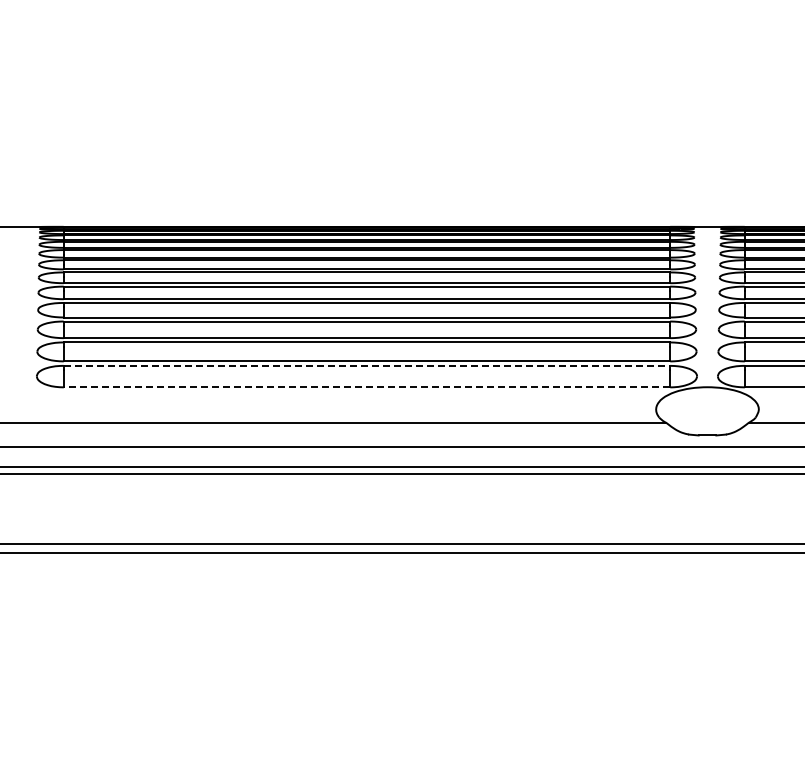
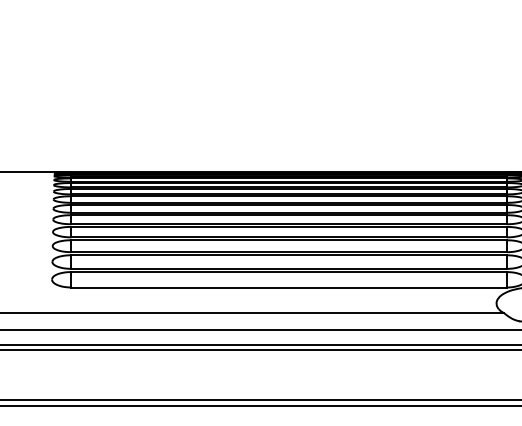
line: (367, 365) -> (289, 271), dashed -> solid
line: (366, 387) -> (288, 287), dashed -> solid

